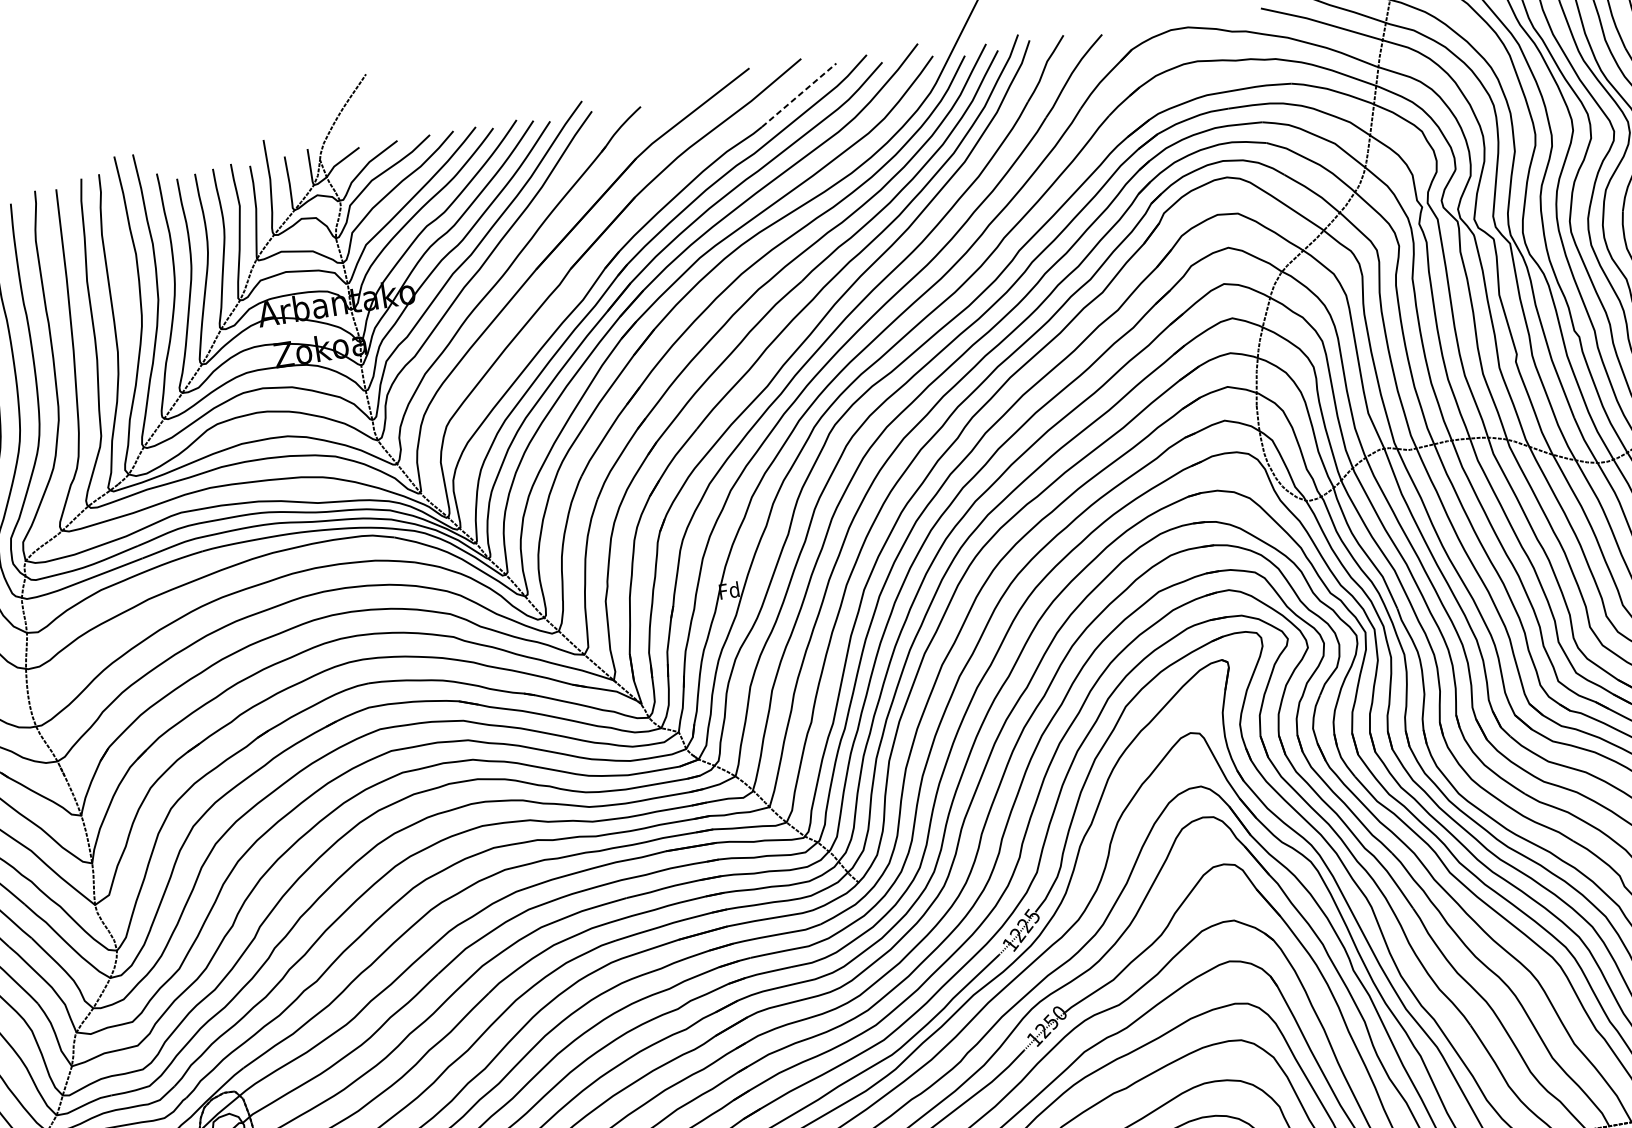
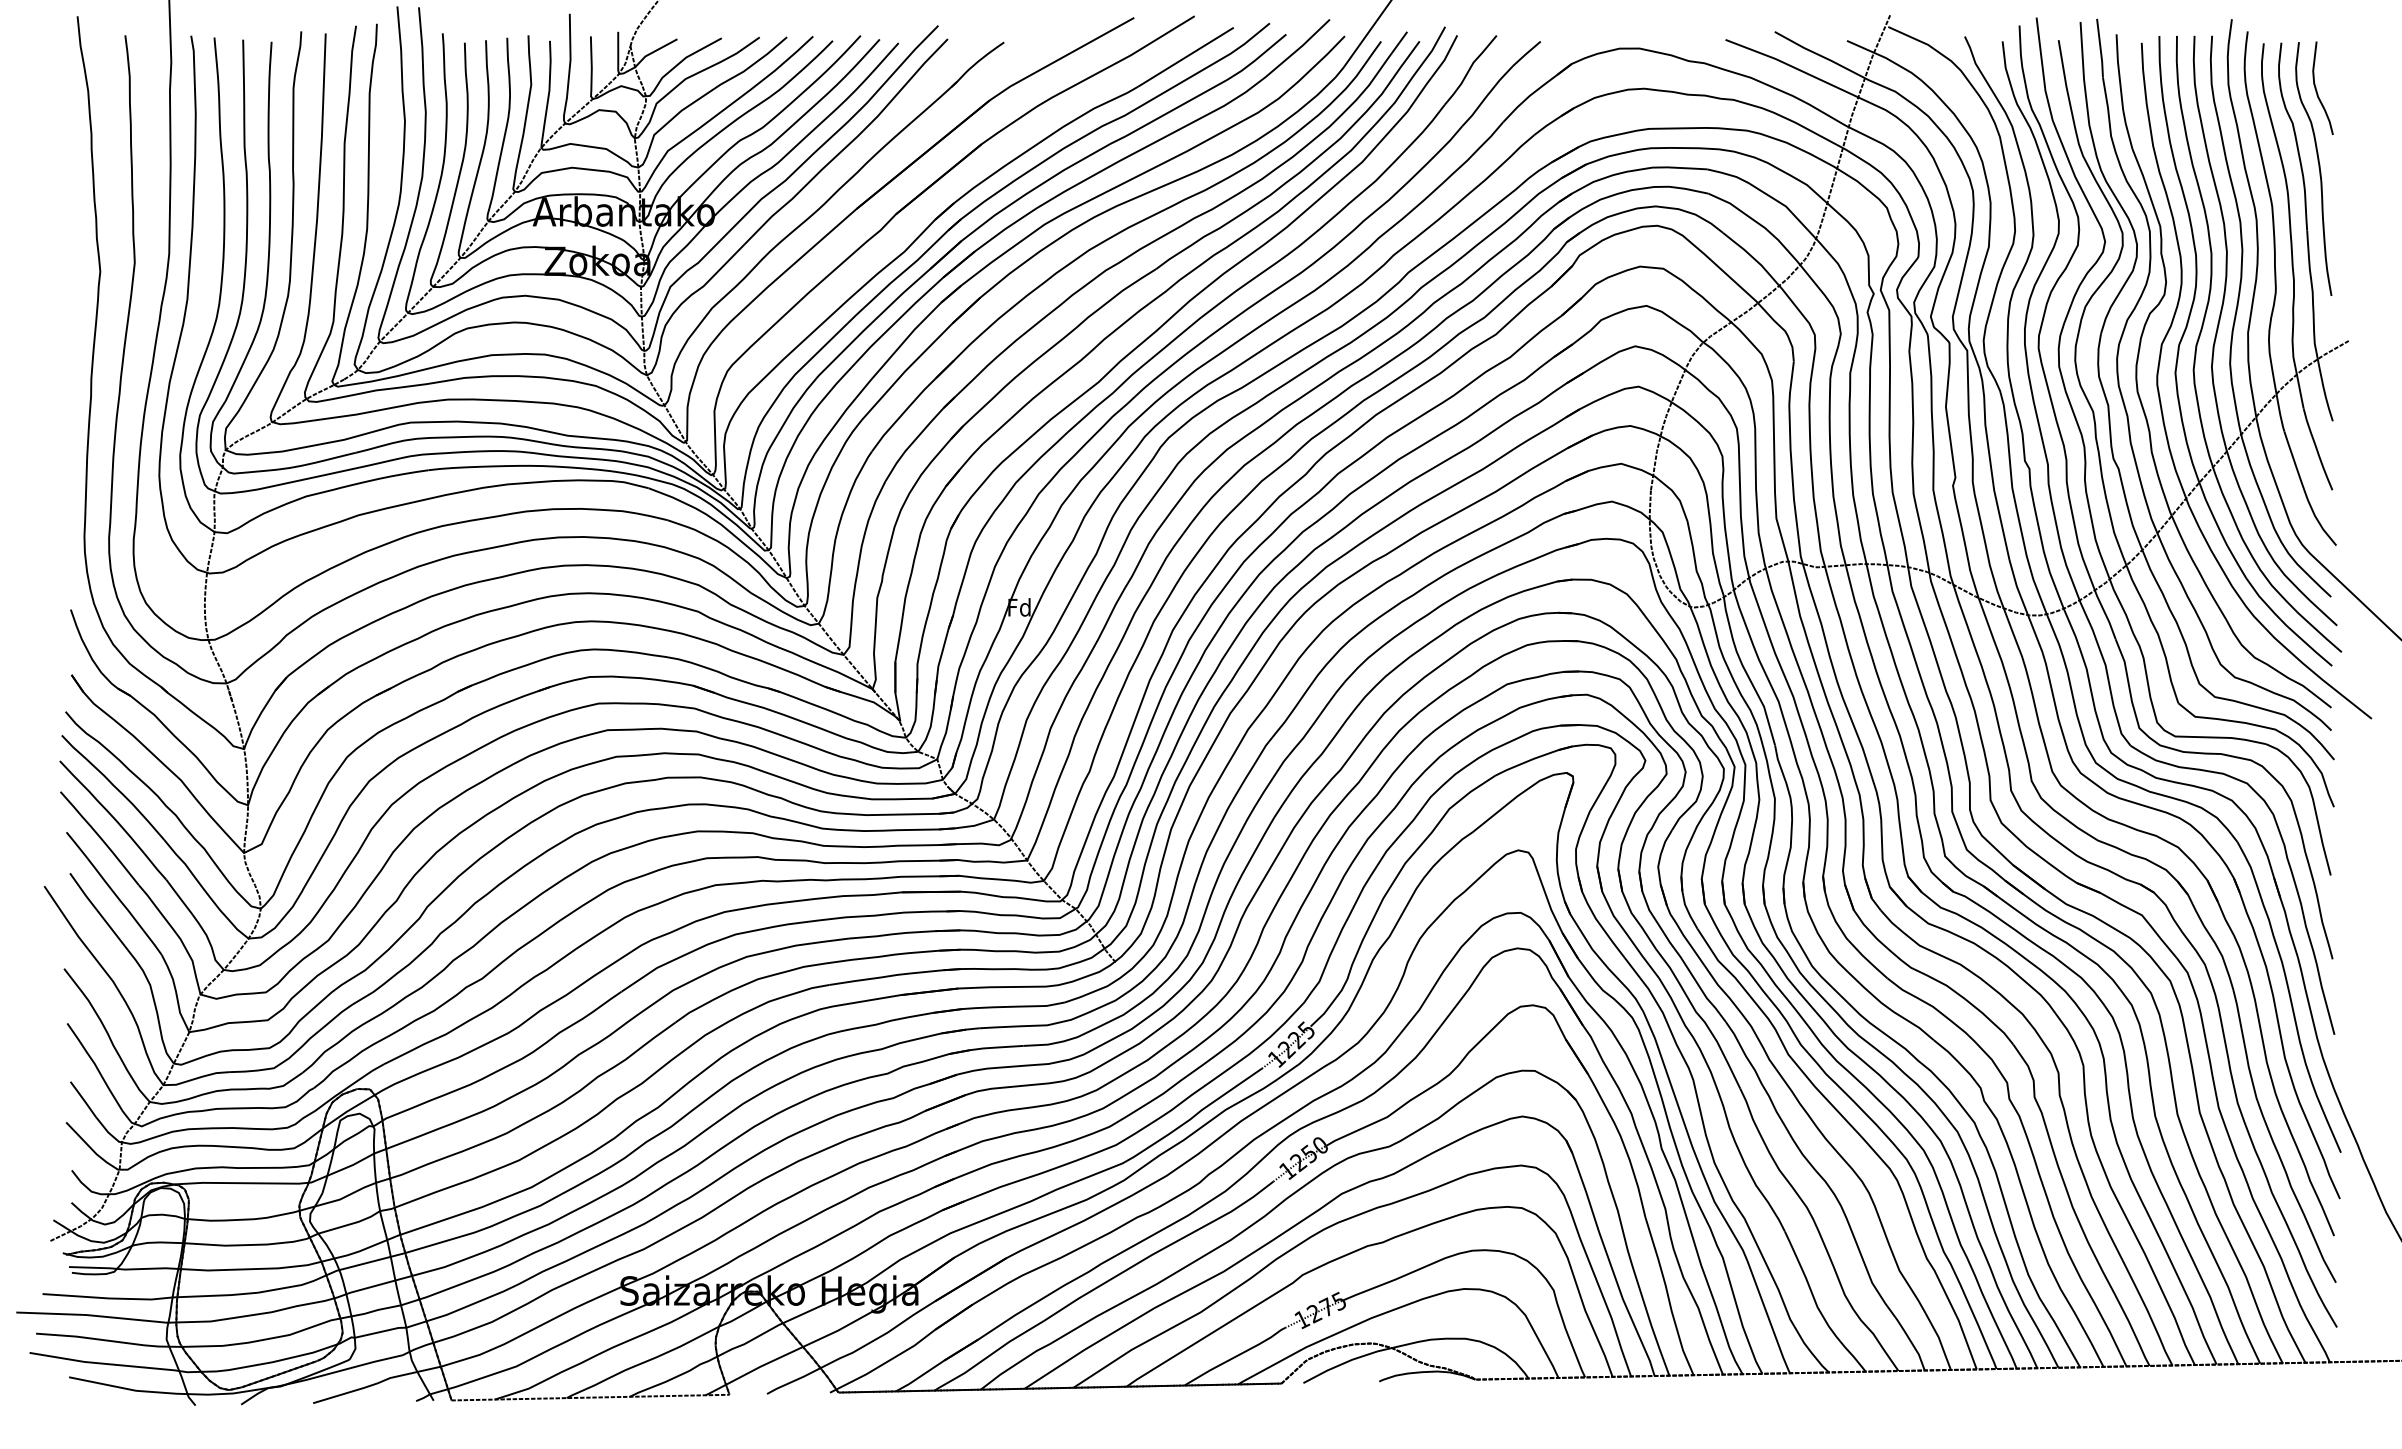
line: (799, 94) -> (1186, 56), dashed -> solid

